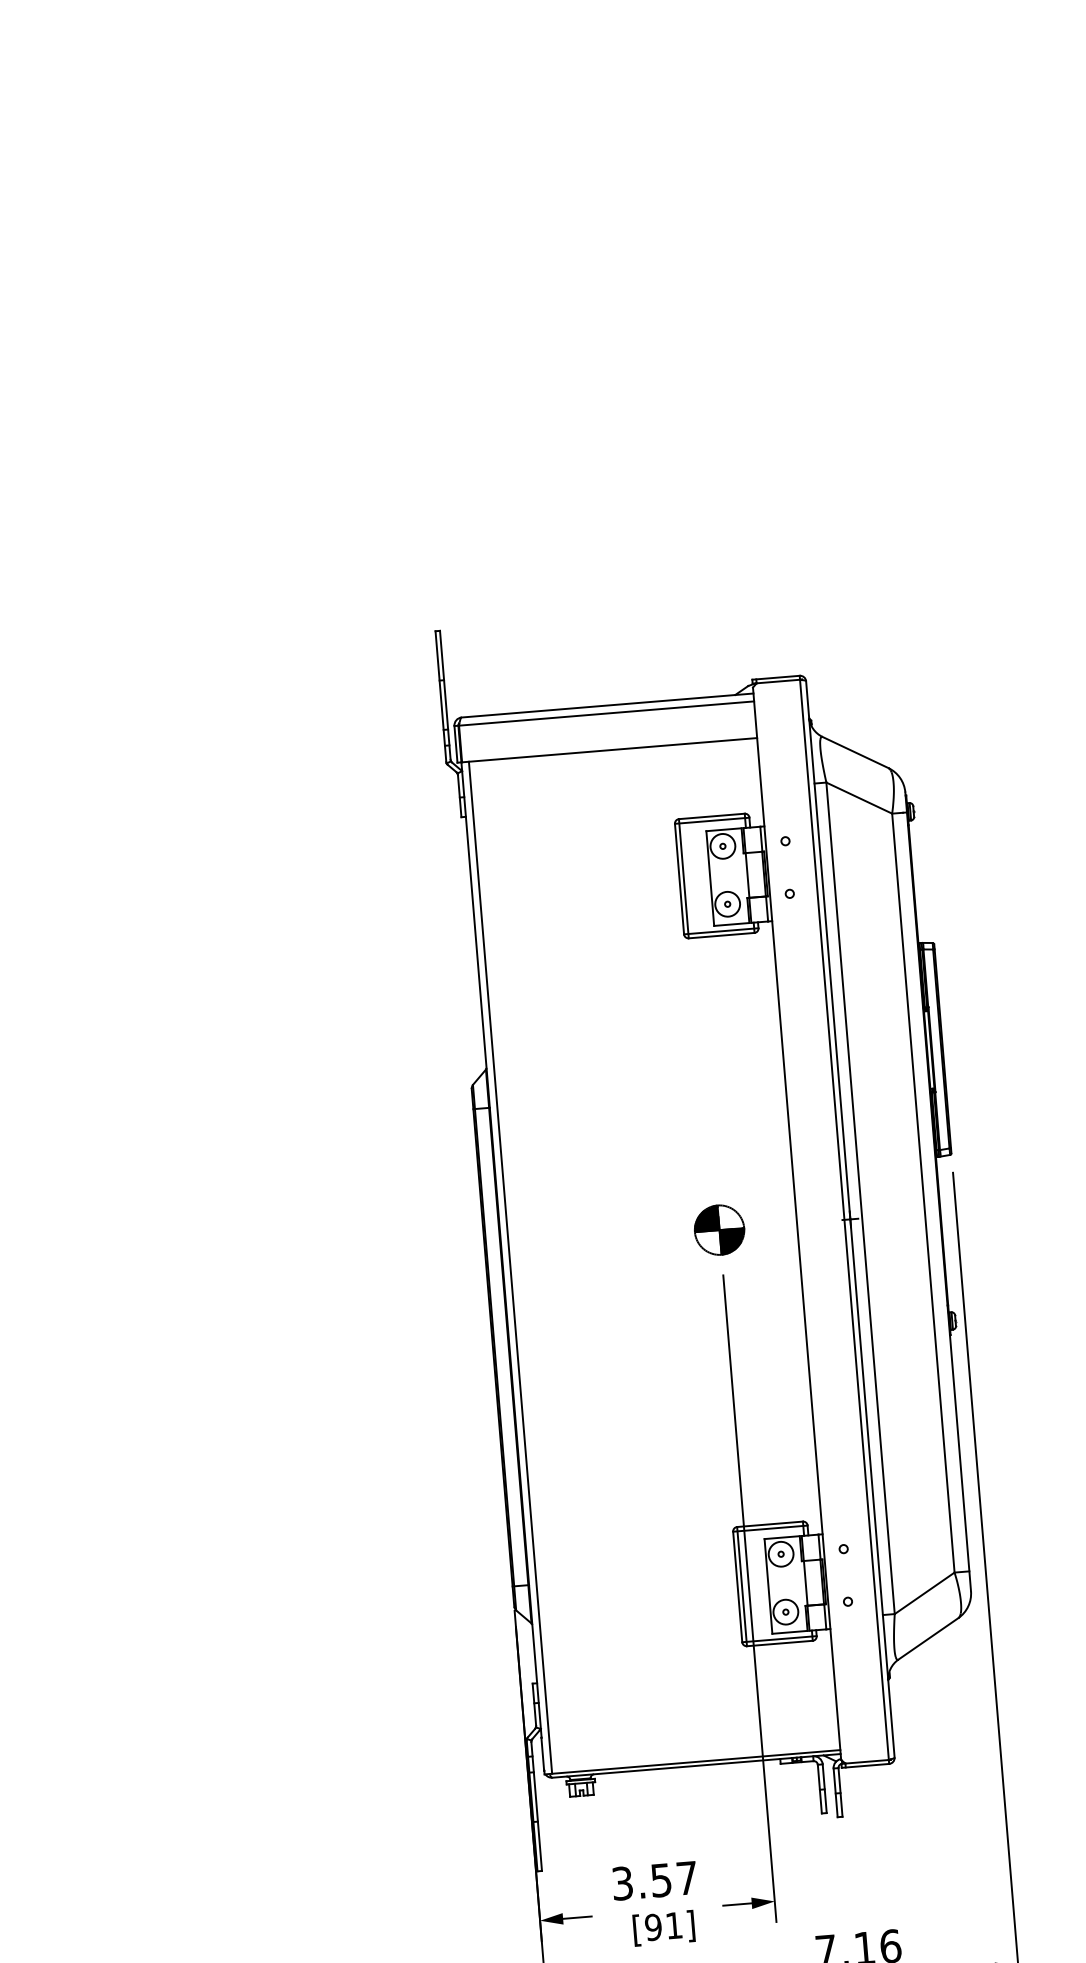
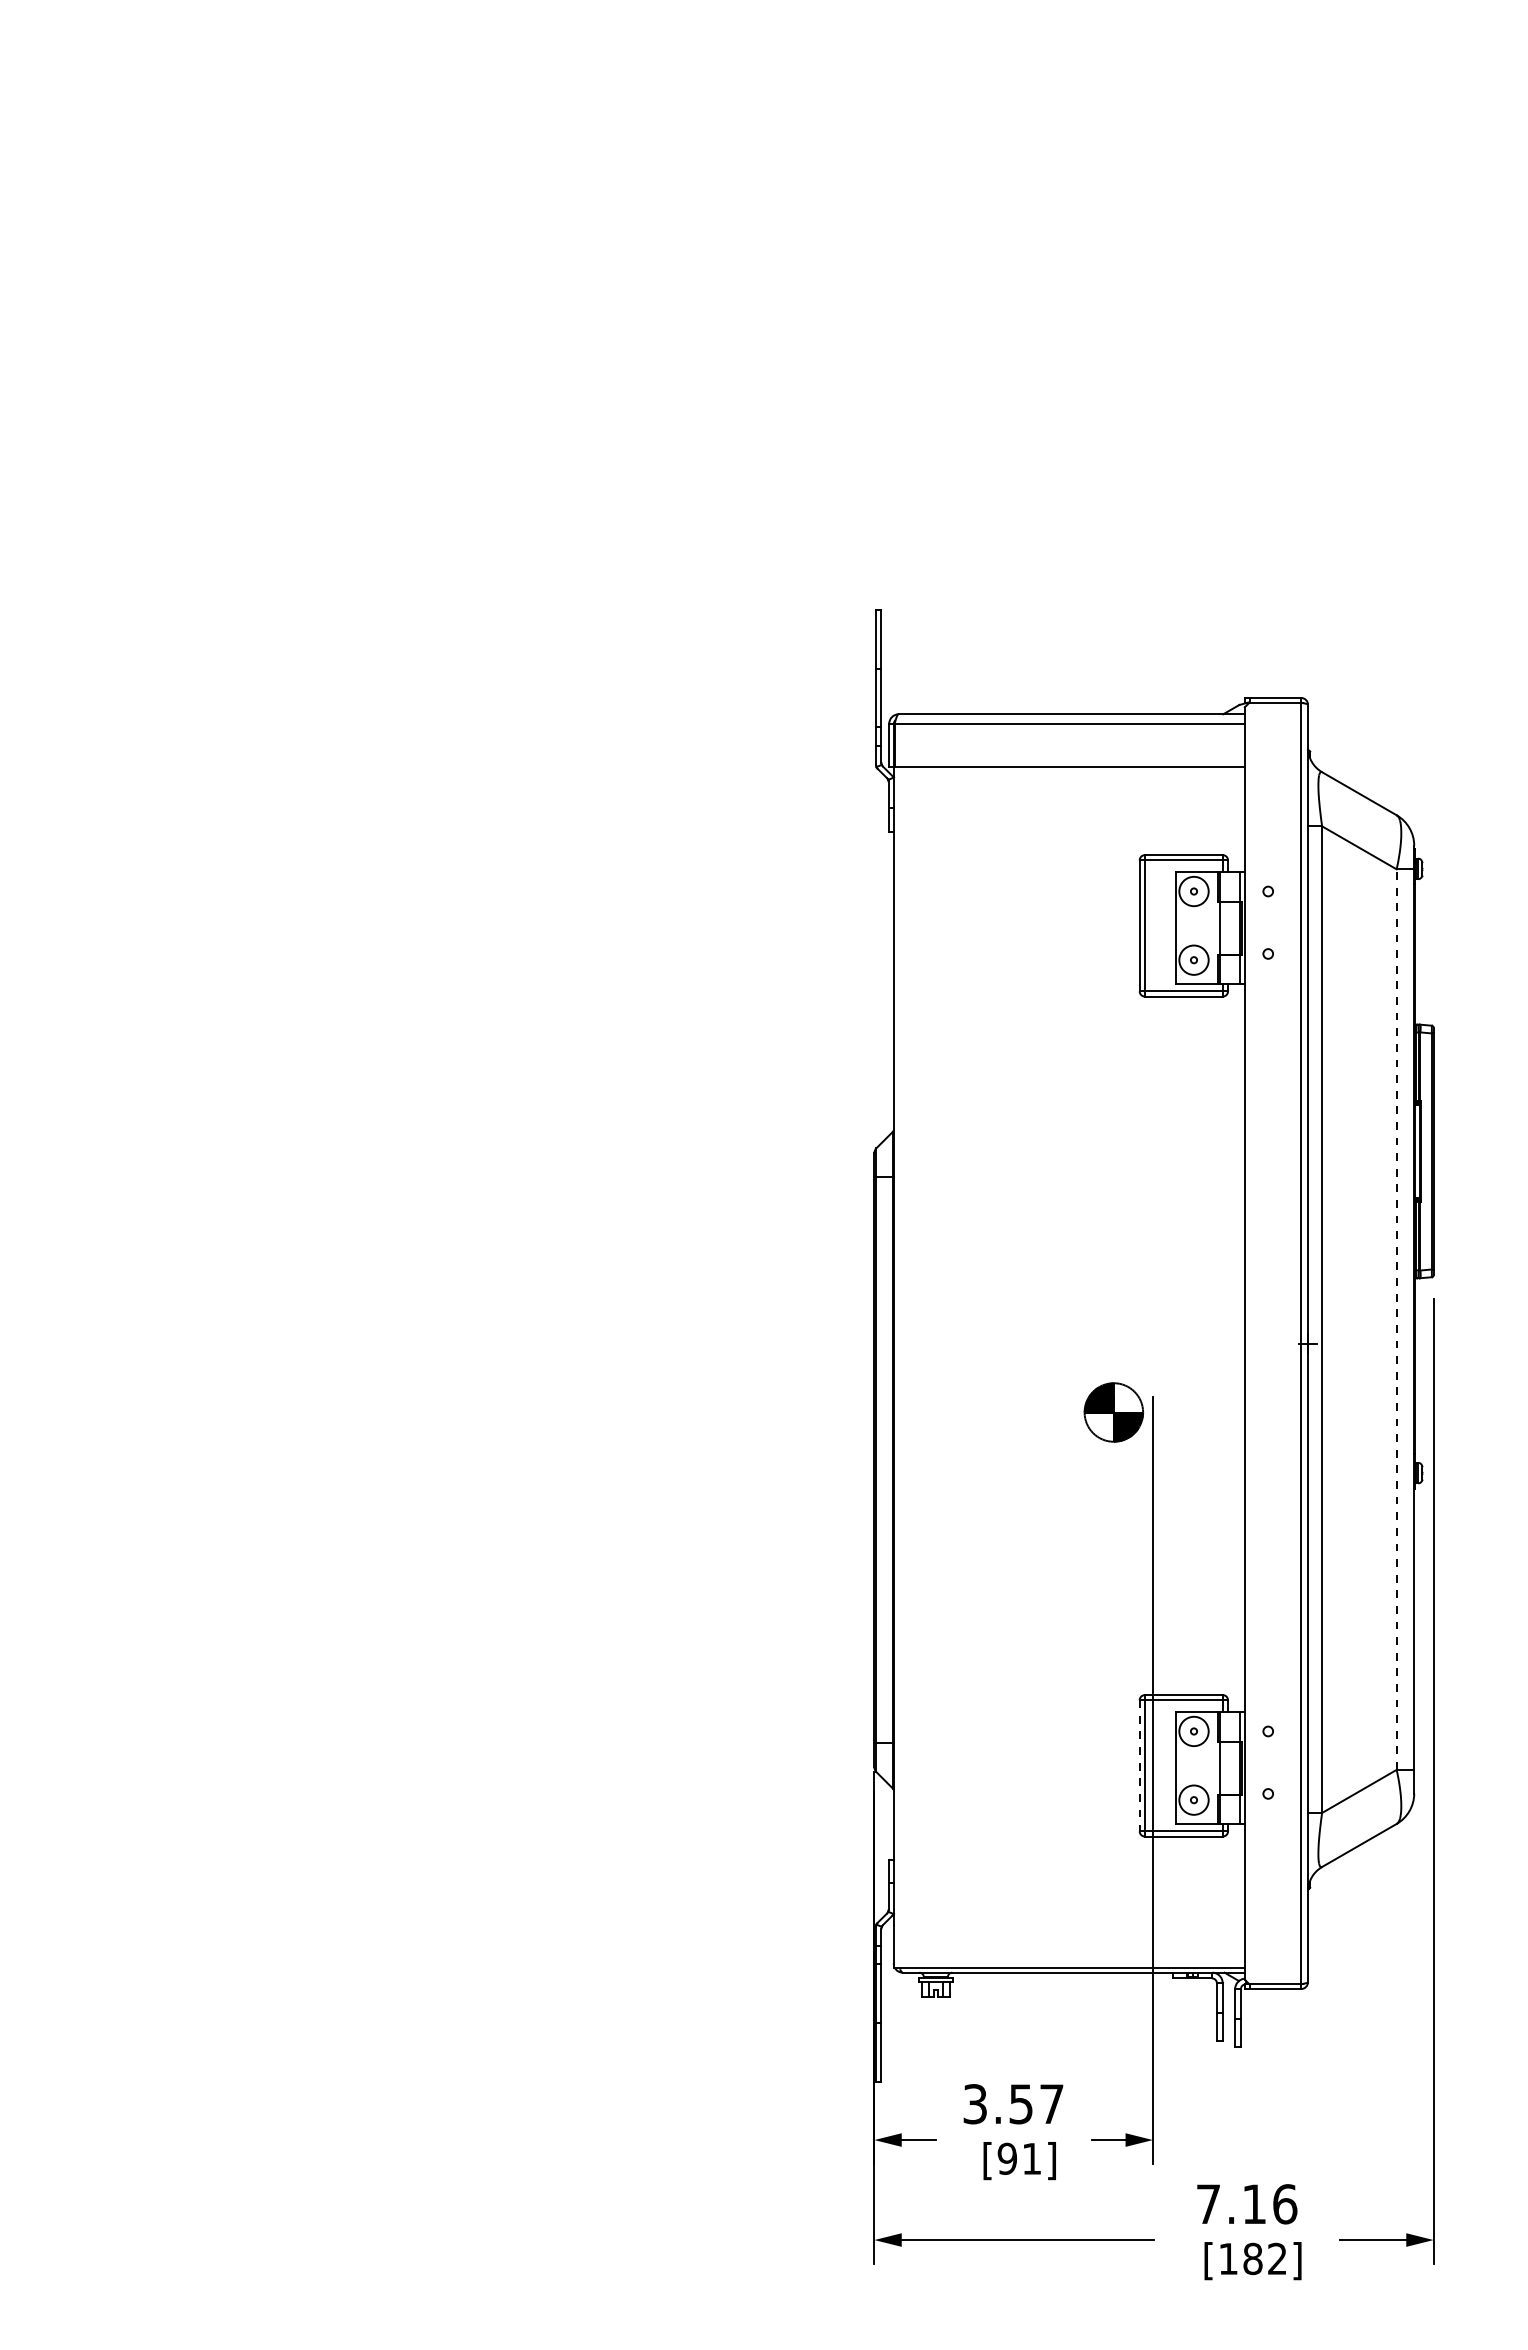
line: (923, 1193) -> (1396, 1319), solid -> dashed
part: (719, 1230) -> (1113, 1412), moved
line: (510, 1267) -> (902, 1367), removed
line: (737, 1586) -> (1139, 1765), solid -> dashed

